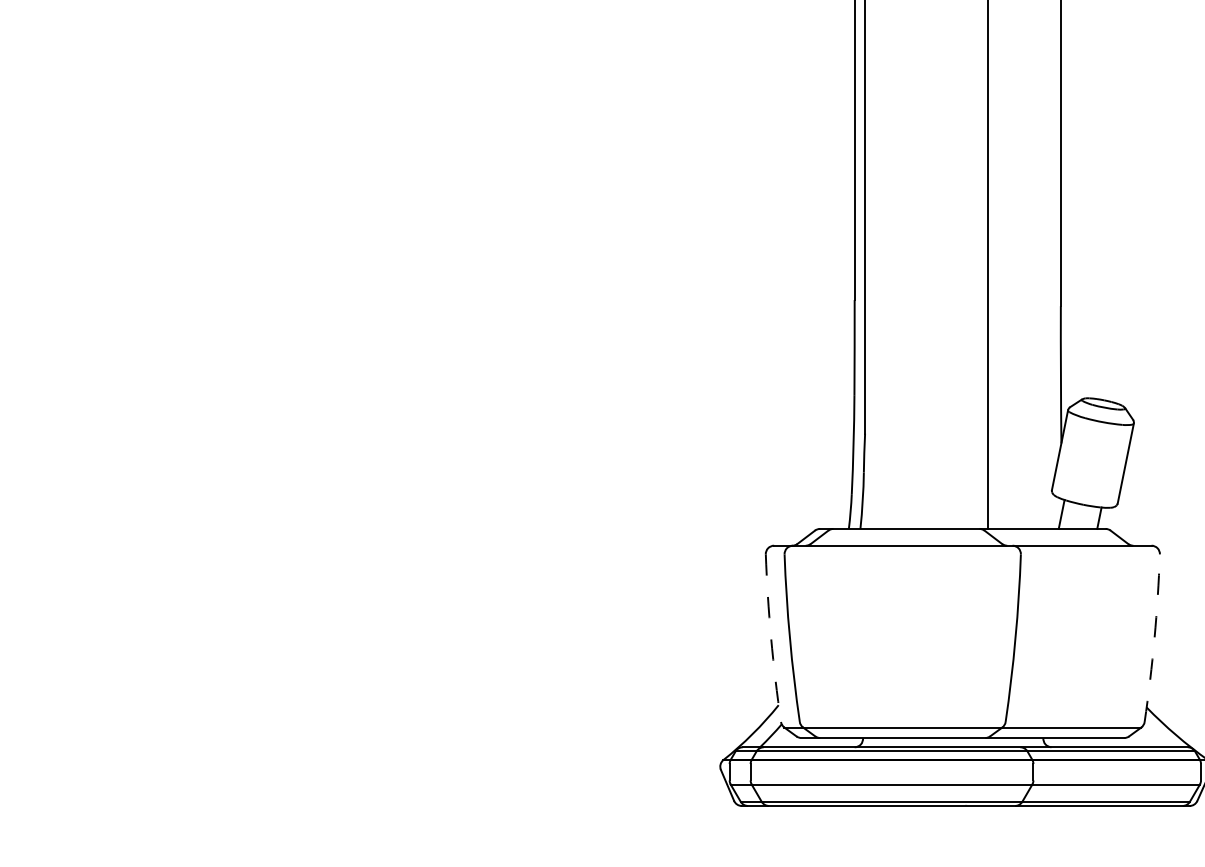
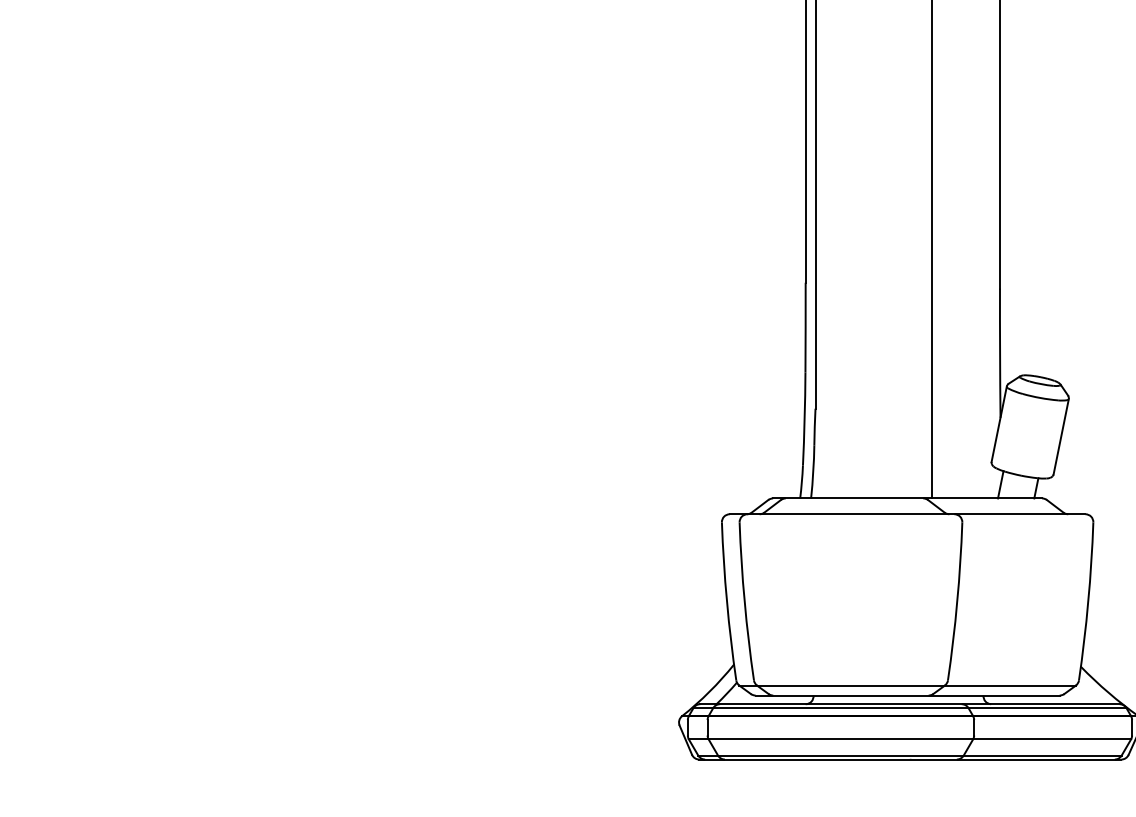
arc: (770, 638) -> (726, 601), dashed -> solid
arc: (1154, 638) -> (1088, 601), dashed -> solid

